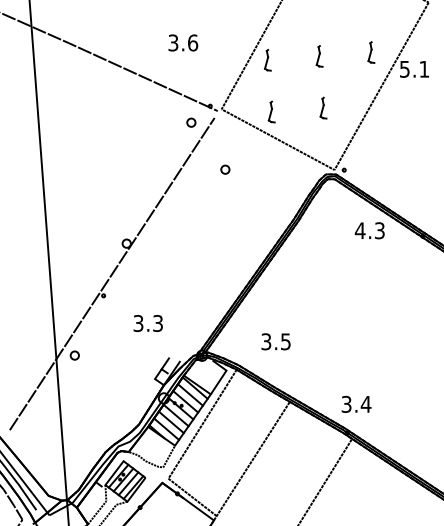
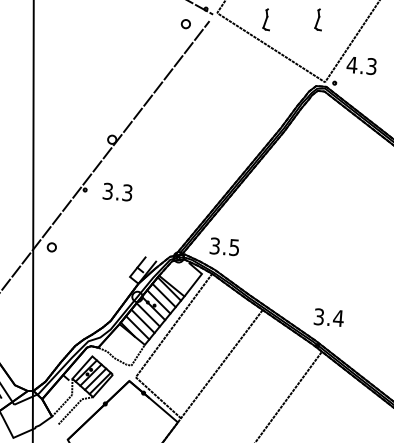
part: (225, 169) -> (216, 73), removed
text: (369, 230) -> (361, 65), moved
text: (147, 323) -> (116, 192), moved
text: (275, 341) -> (224, 246), moved

